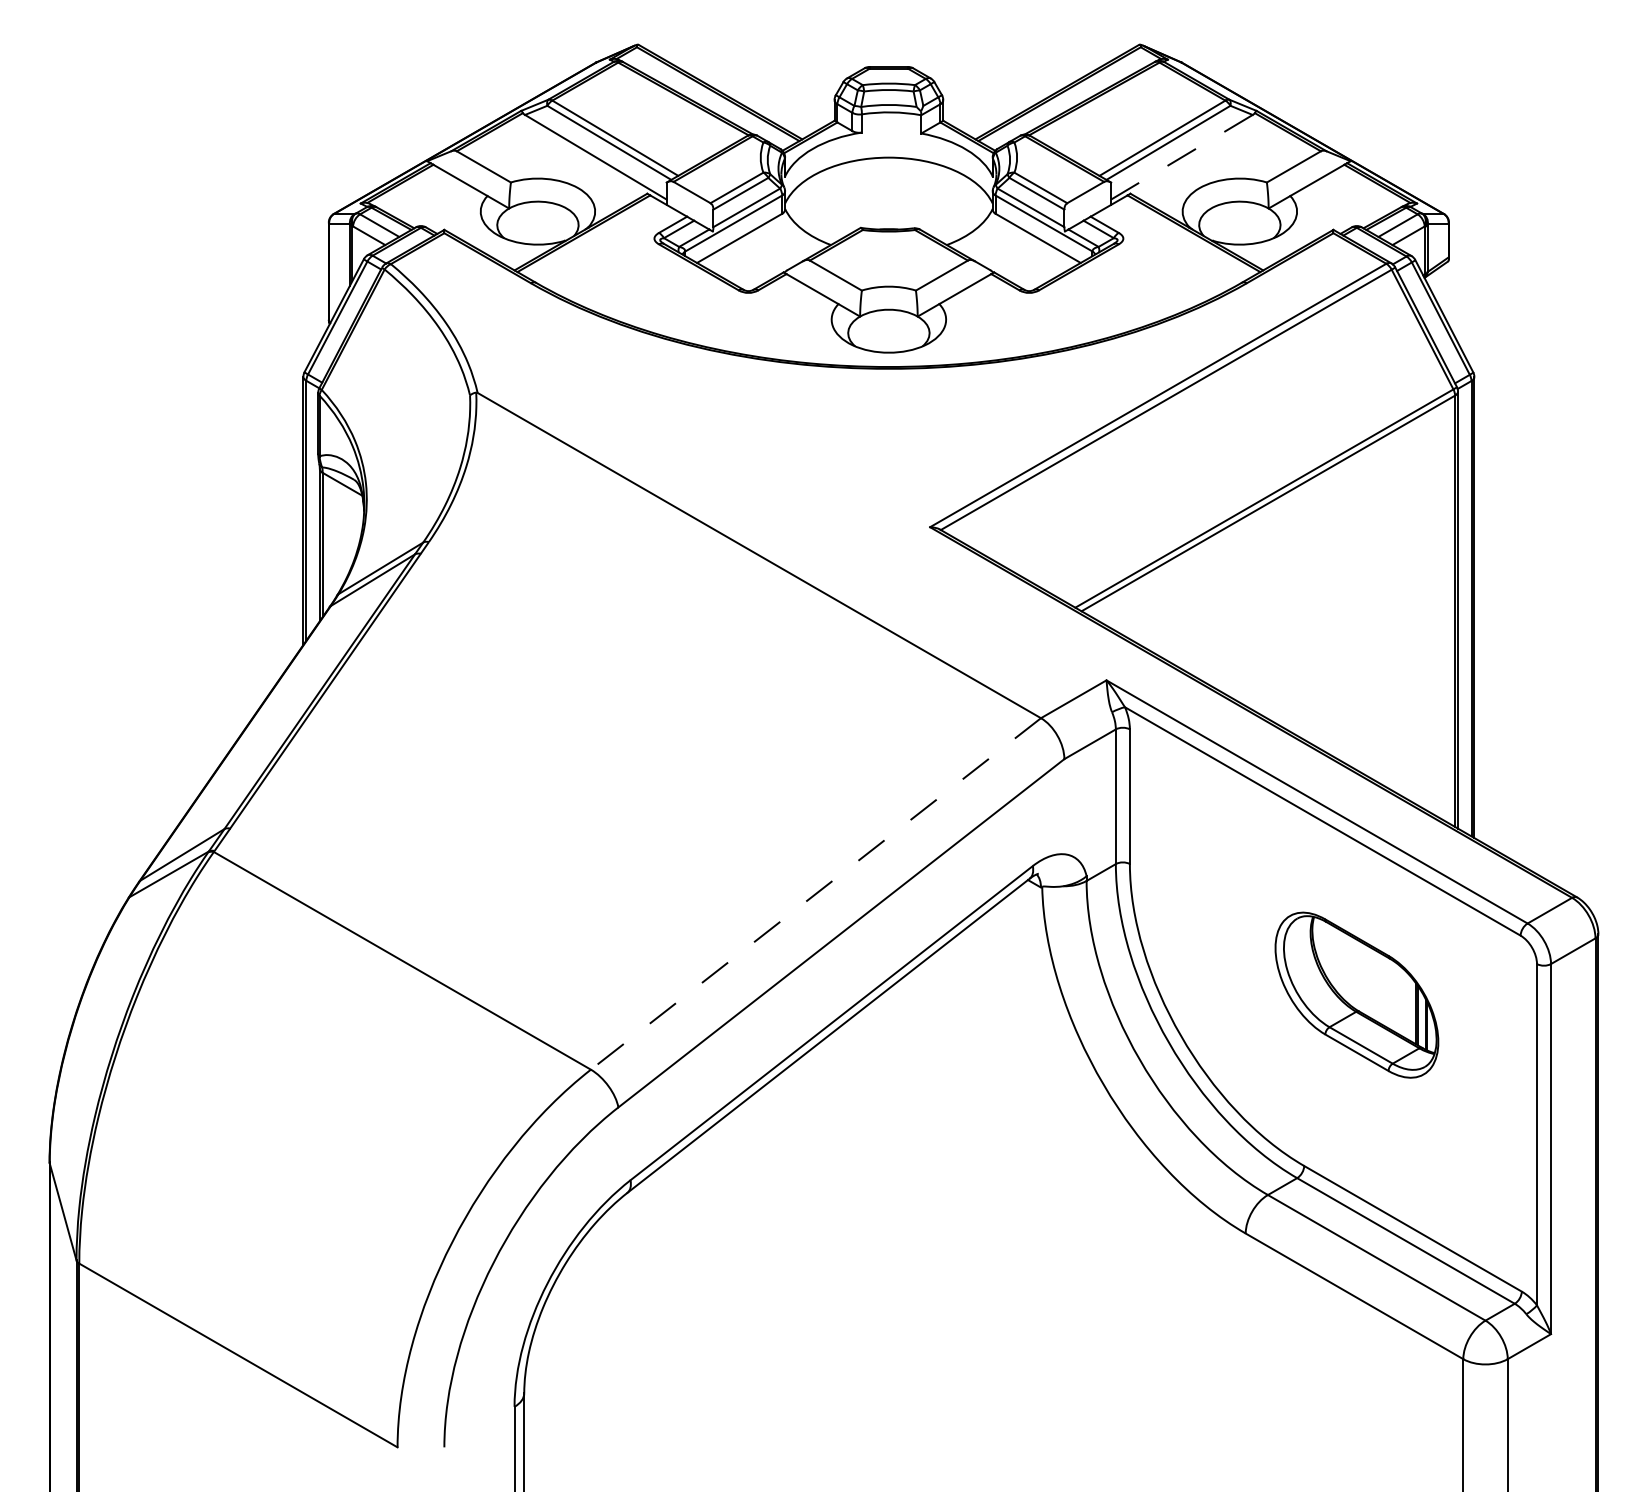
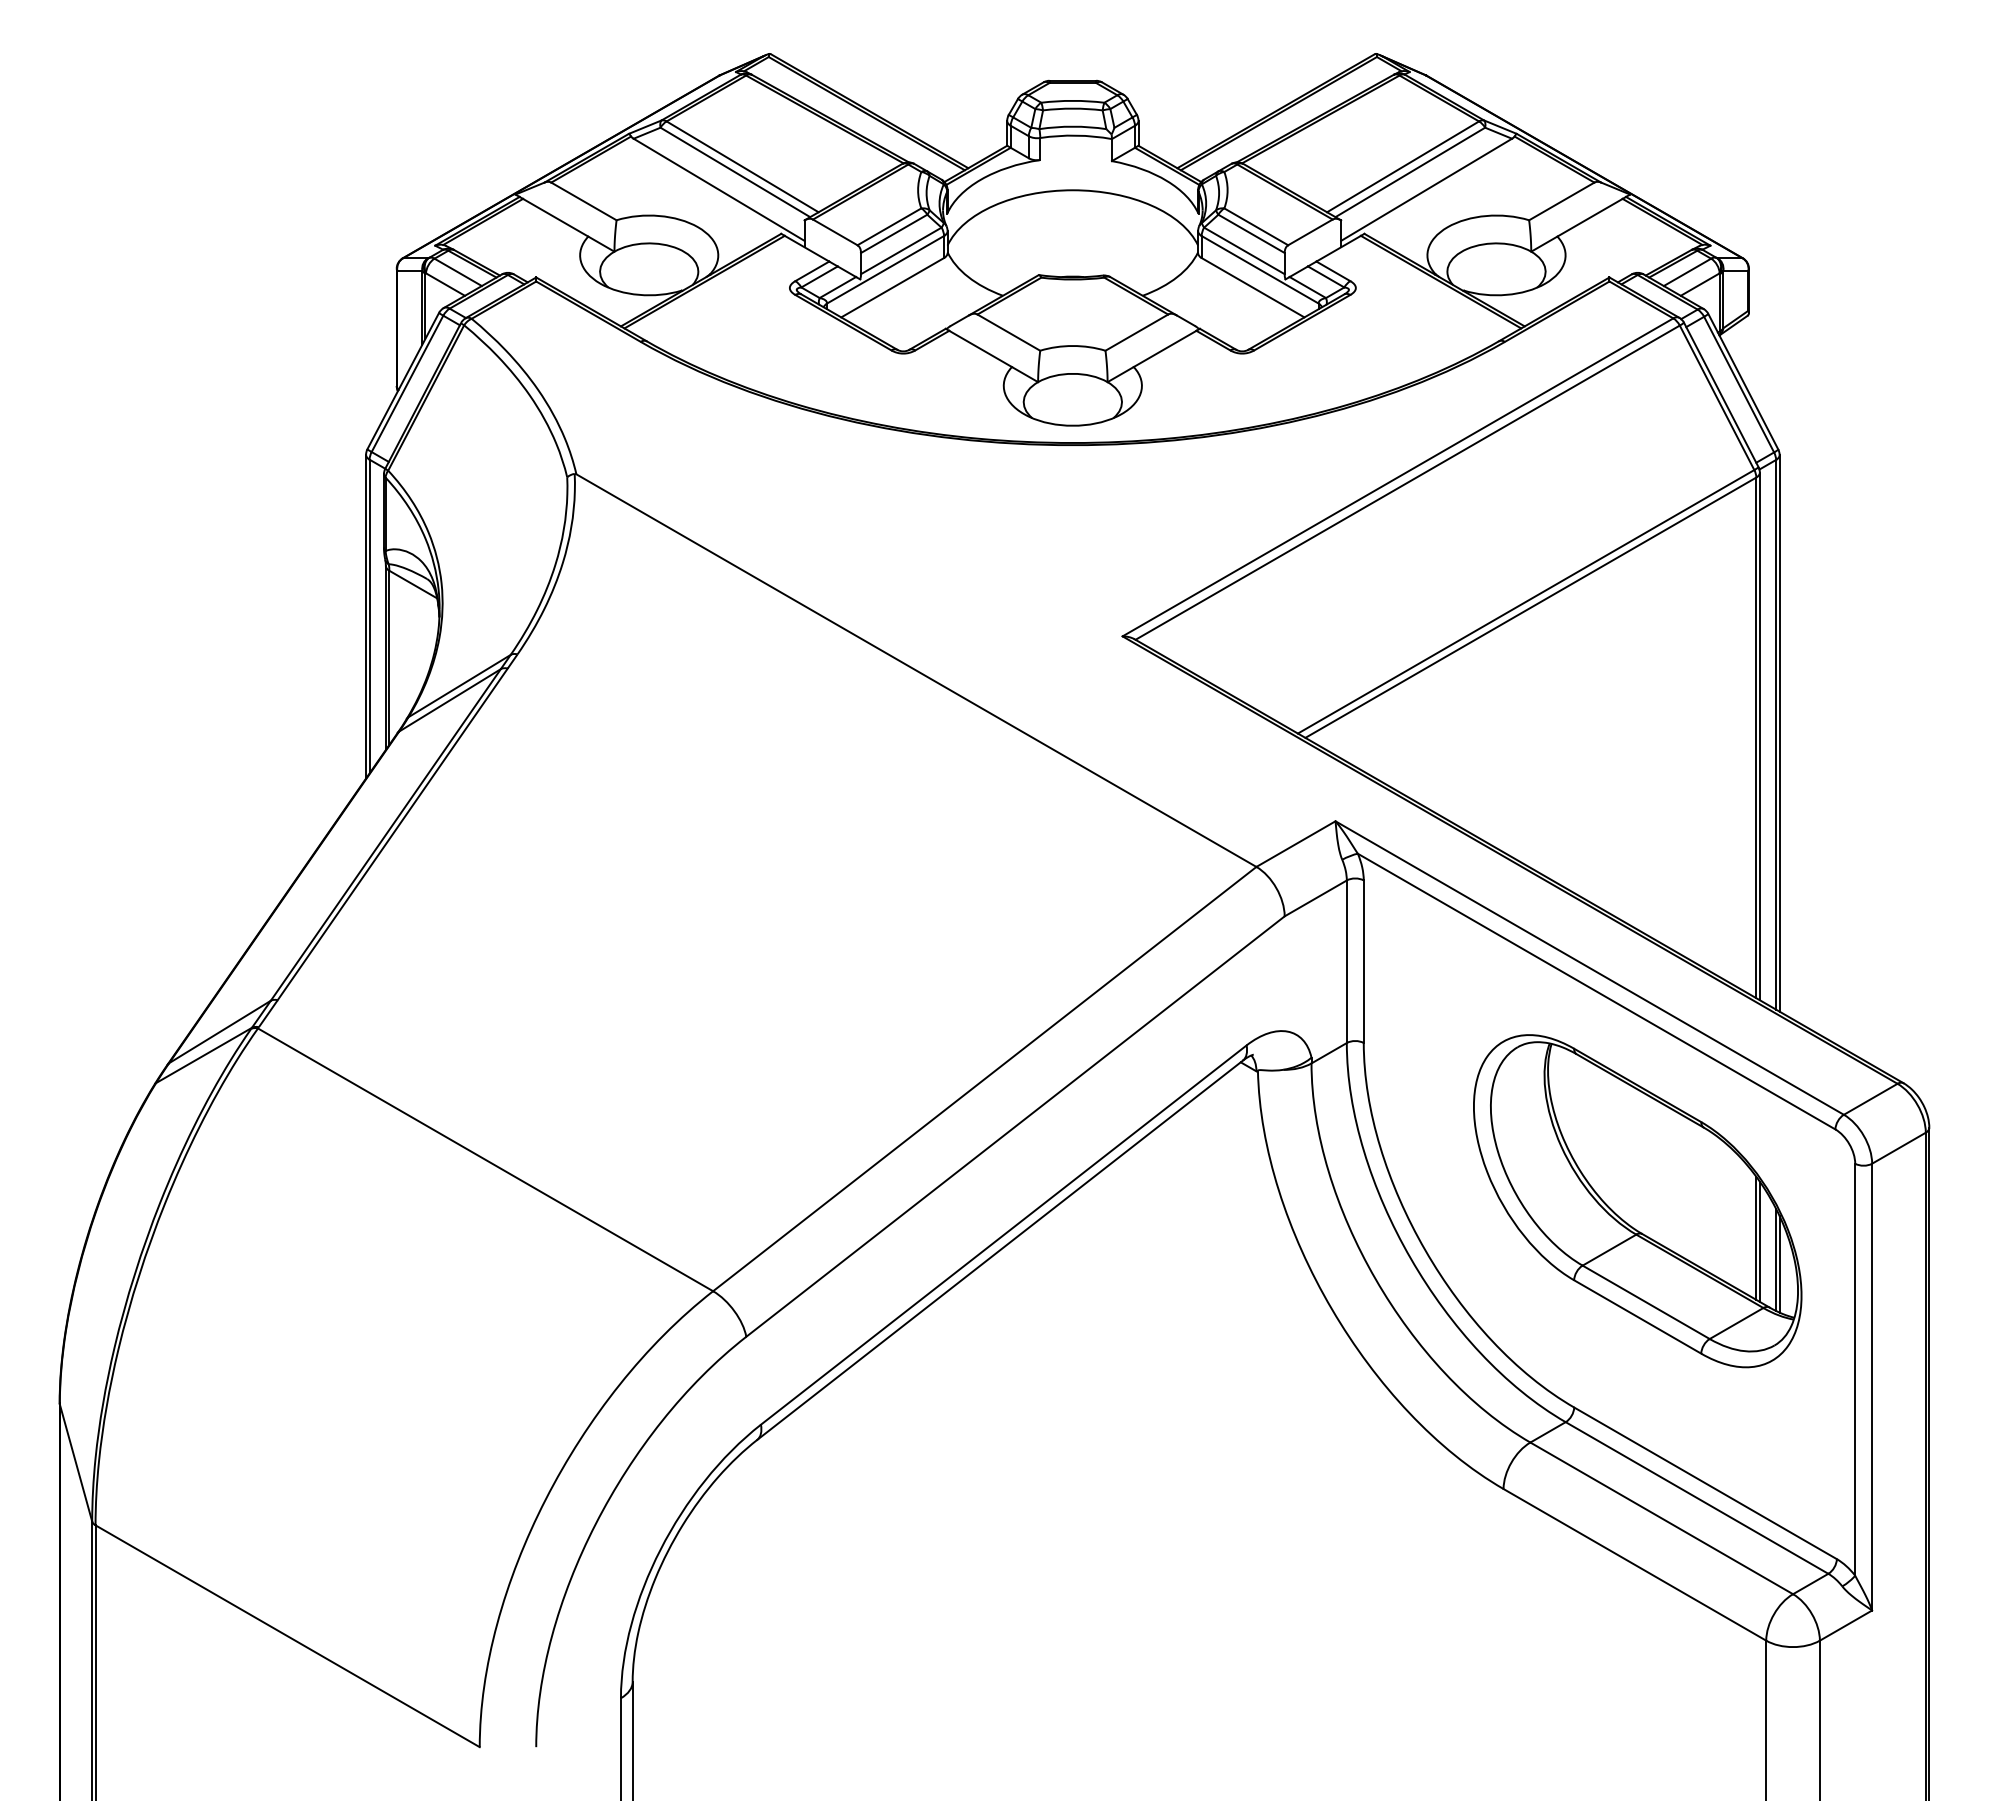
line: (1181, 157) -> (1426, 189), dashed -> solid
line: (815, 894) -> (984, 1079), dashed -> solid
part: (1356, 995) -> (1637, 1201), size x1.67

